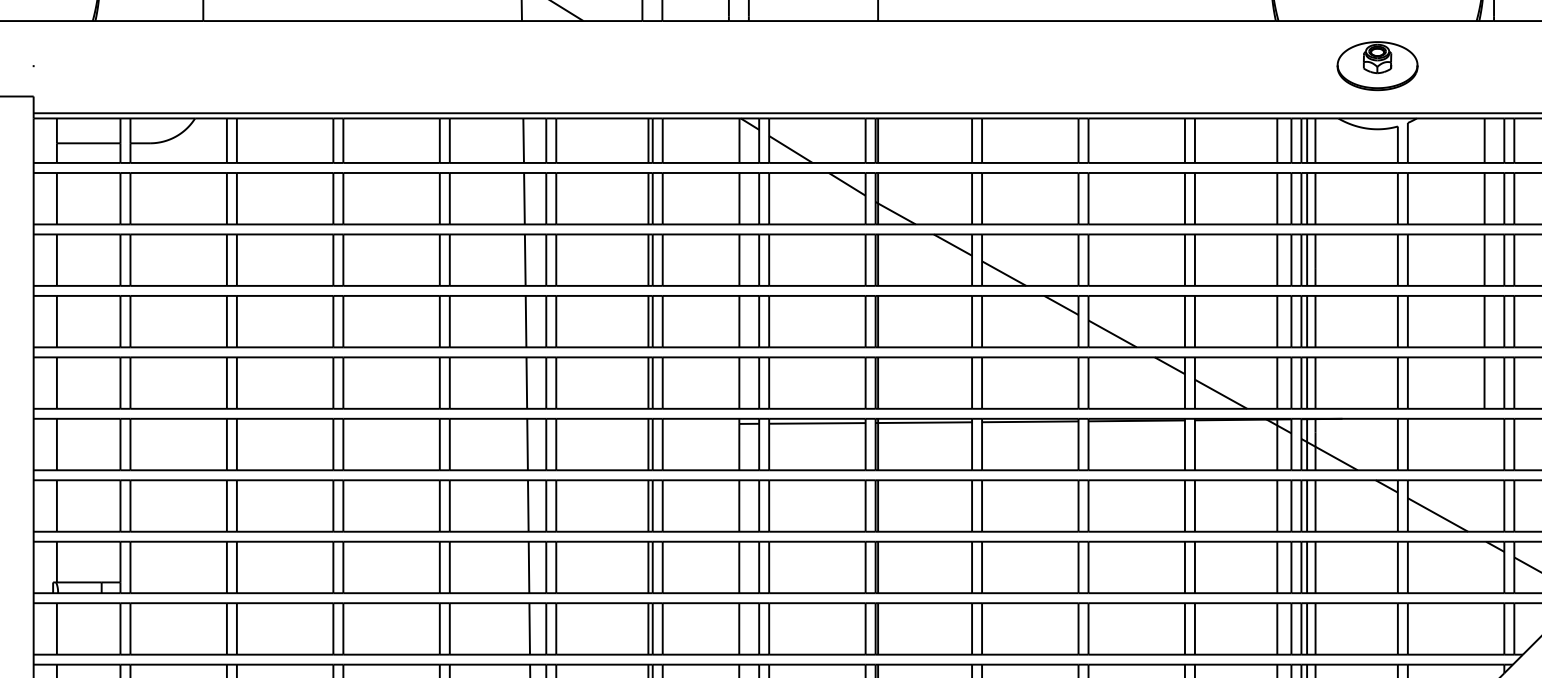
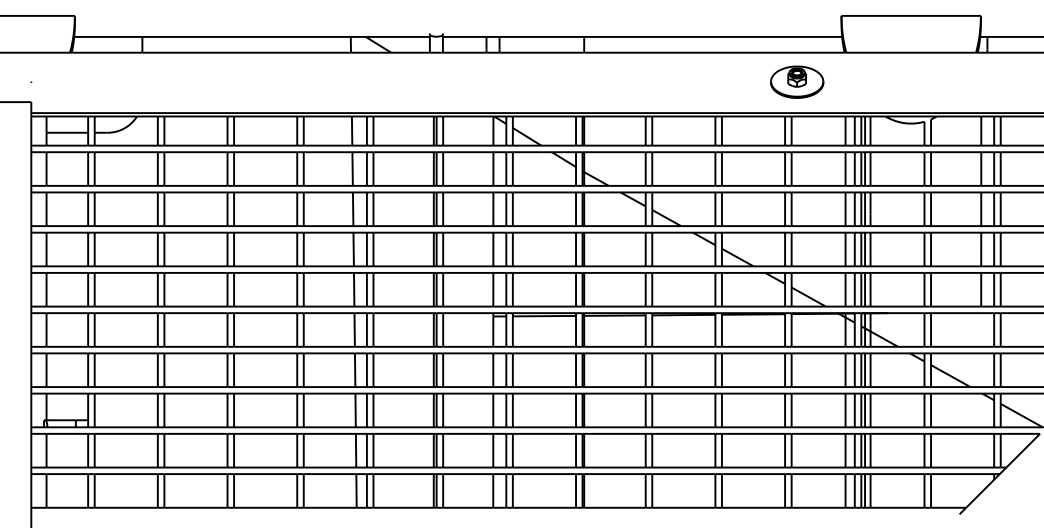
part: (1378, 64) -> (797, 81), moved

